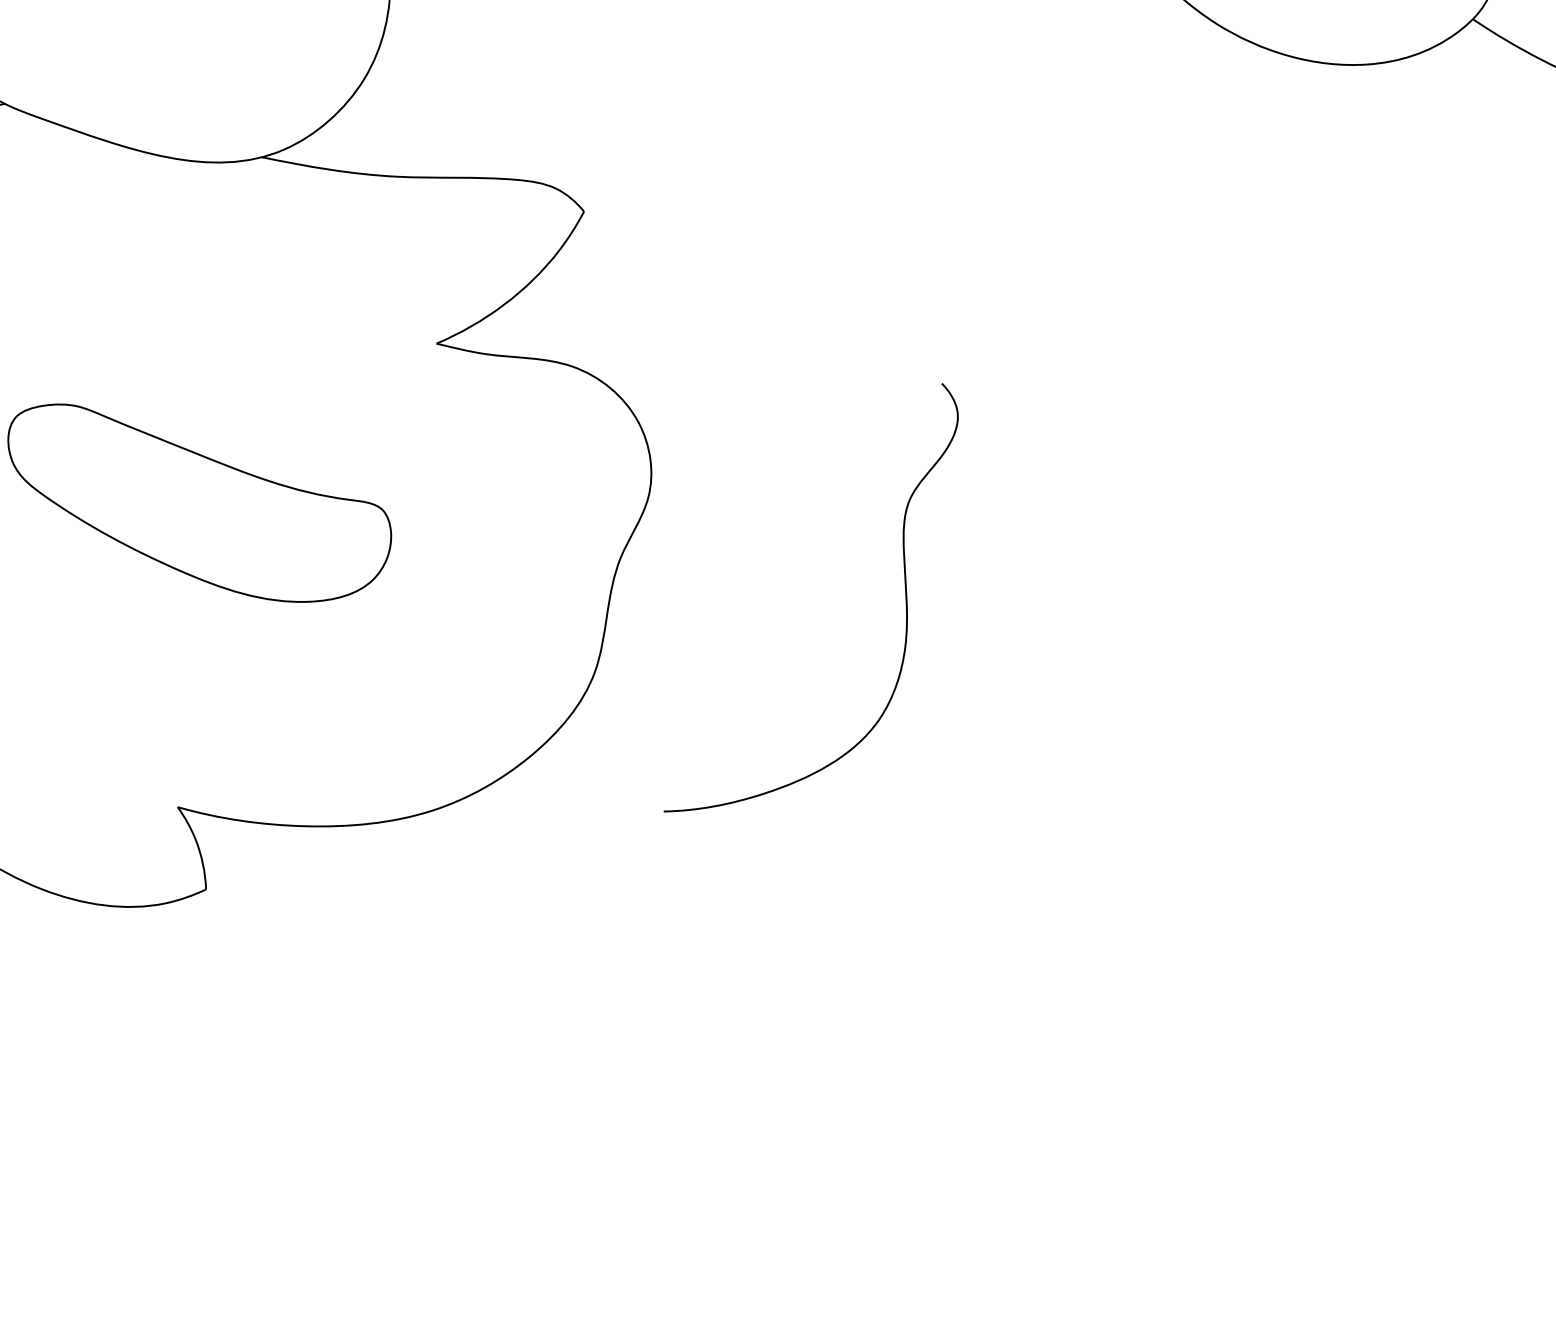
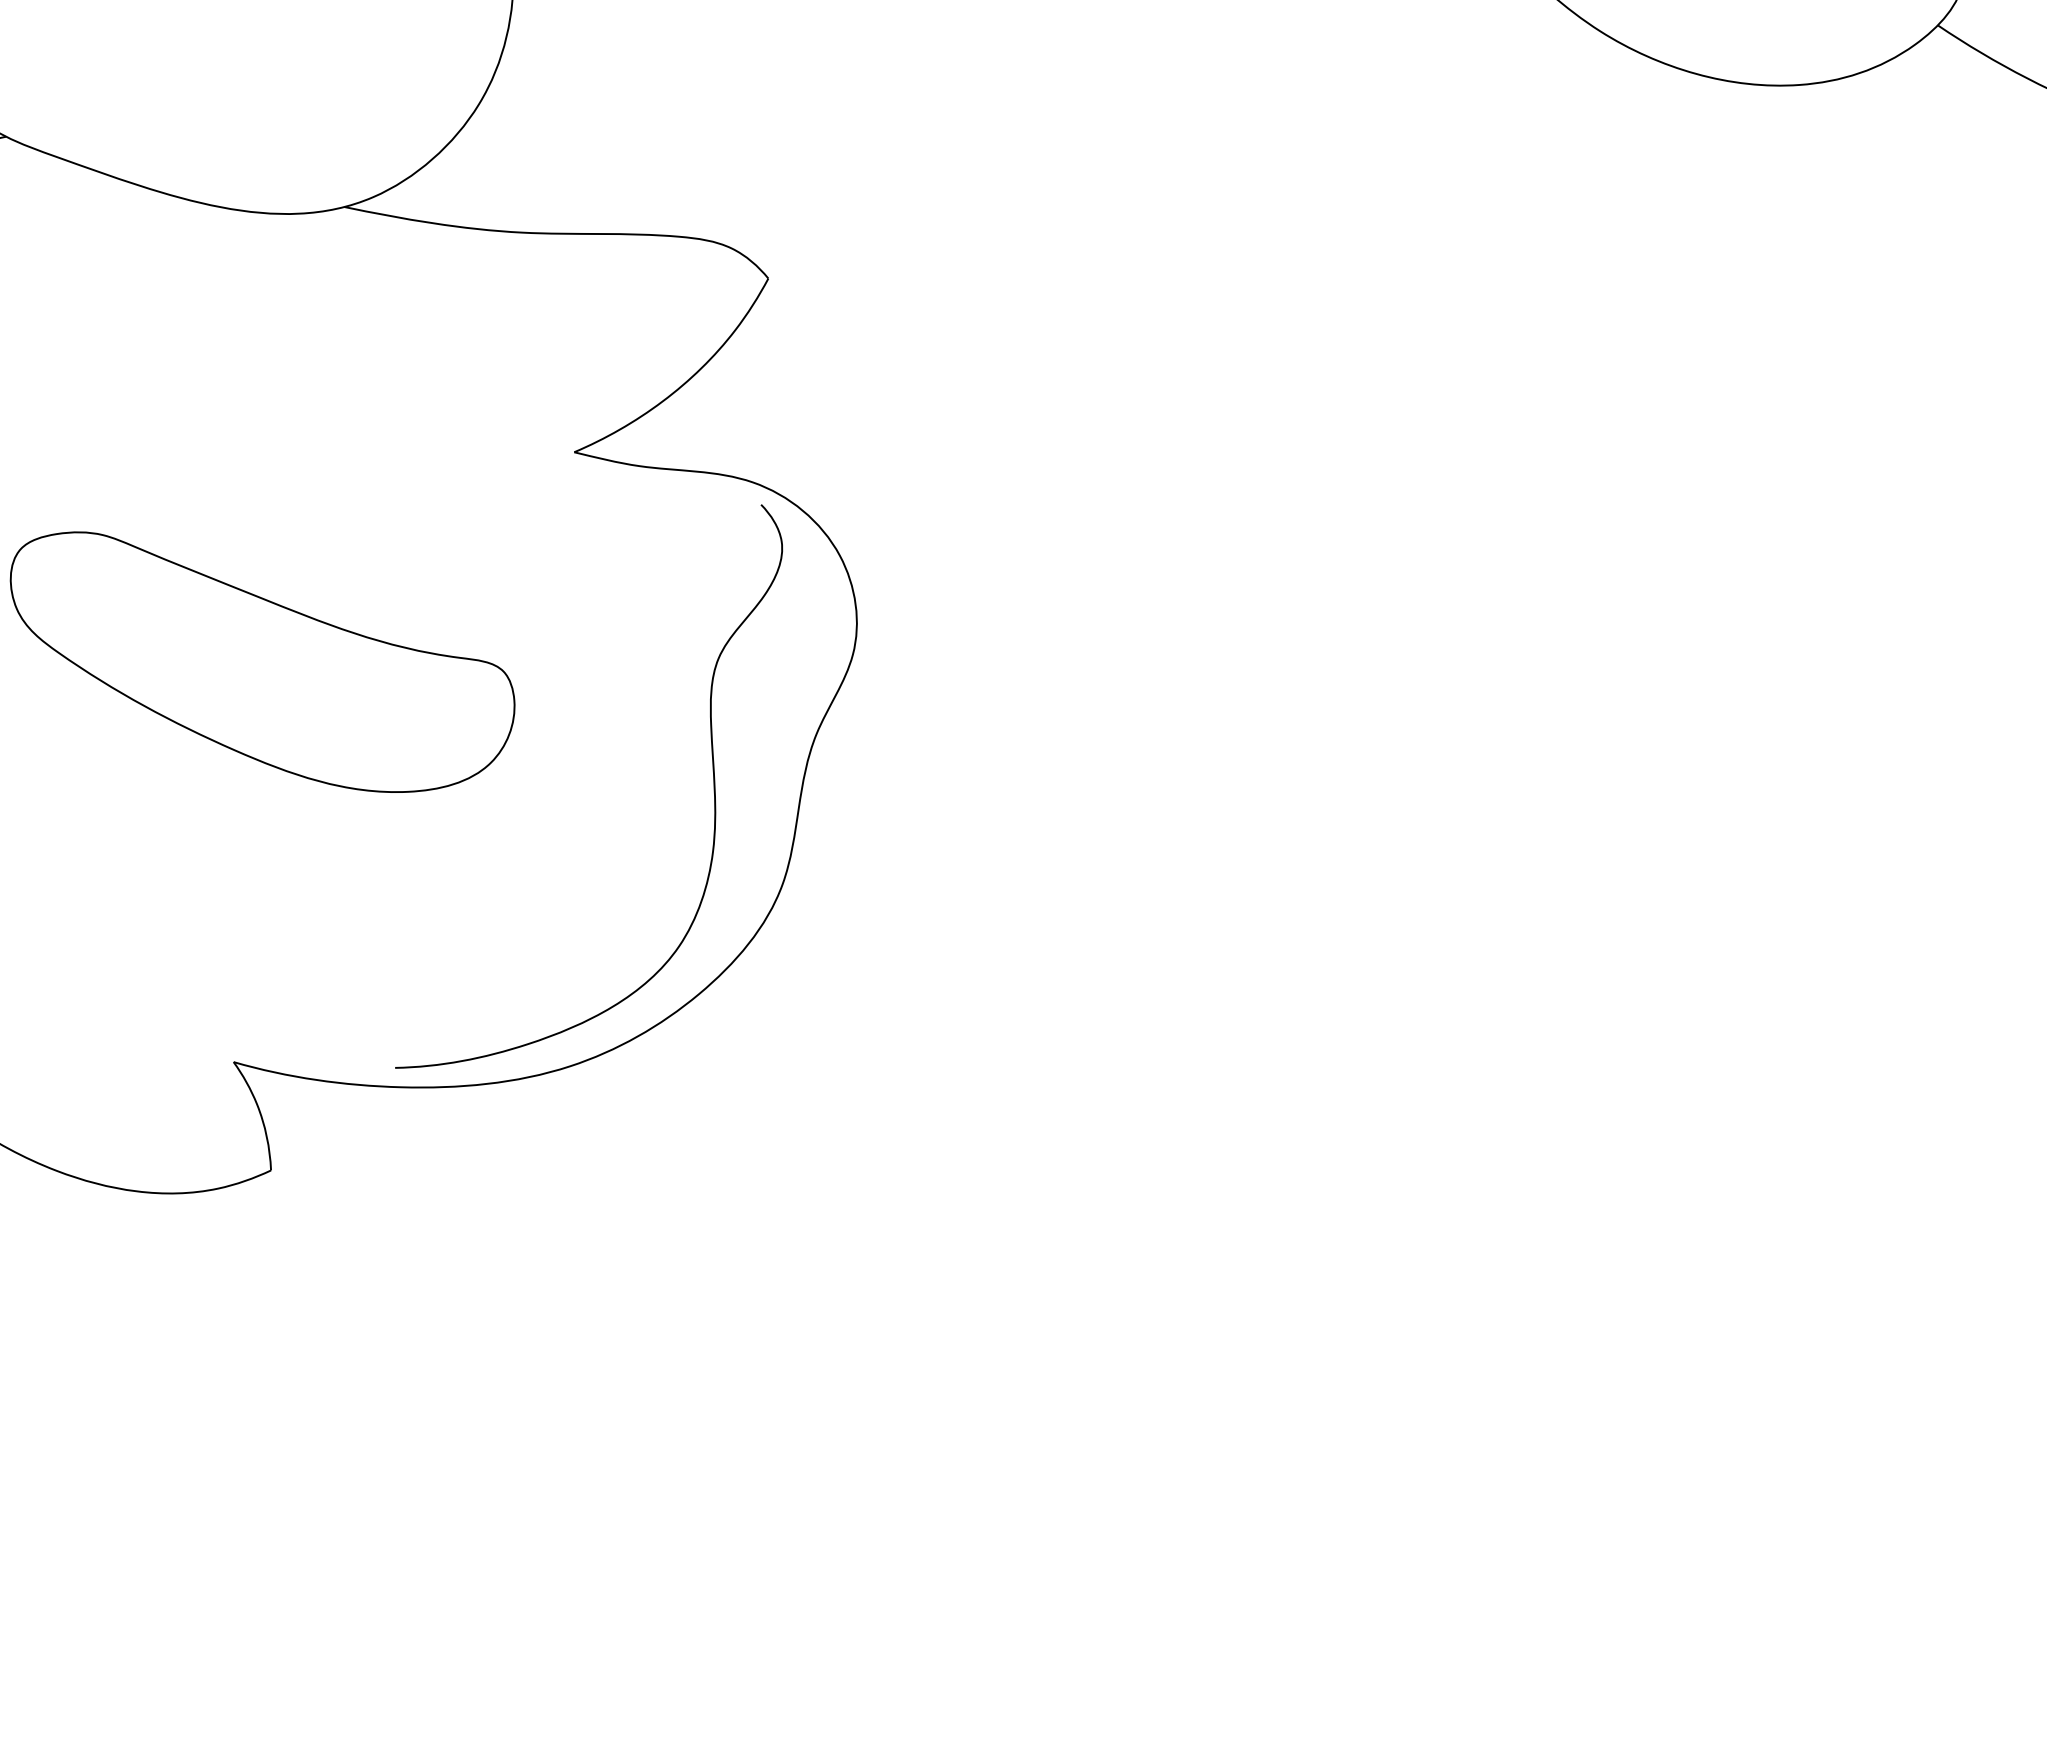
curve: (904, 586) -> (712, 771), moved

